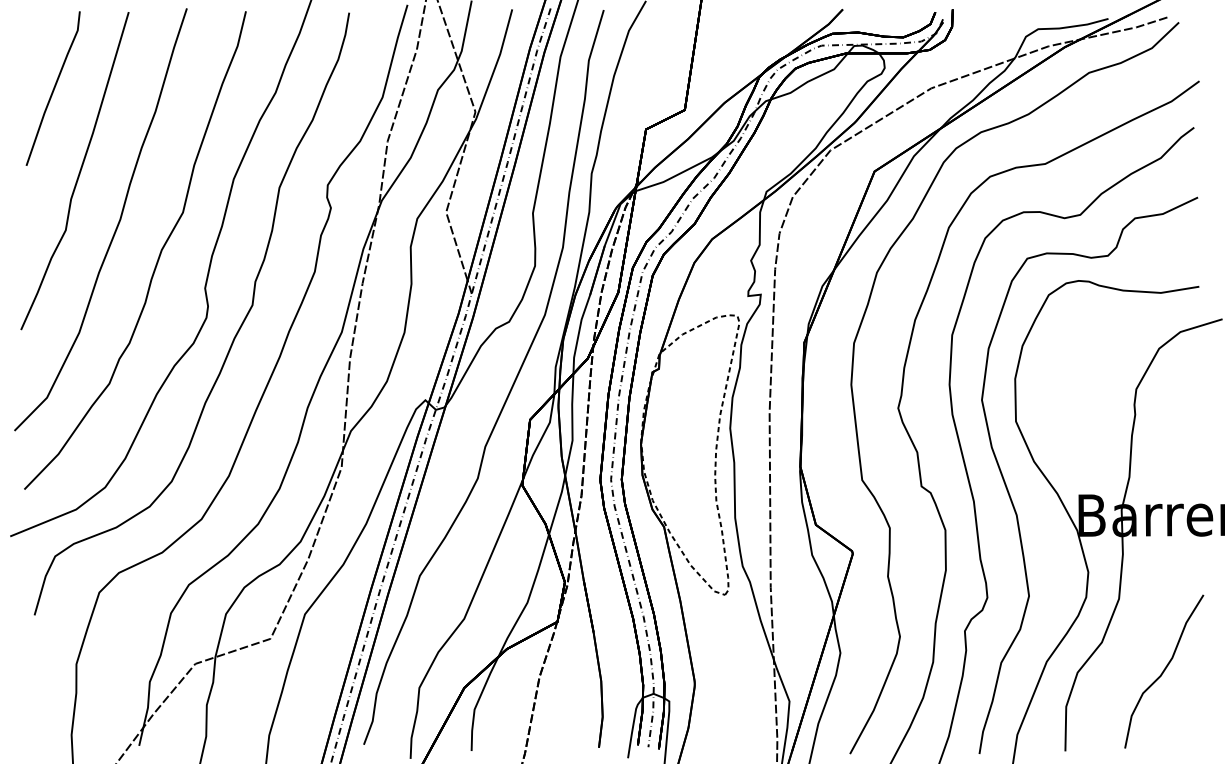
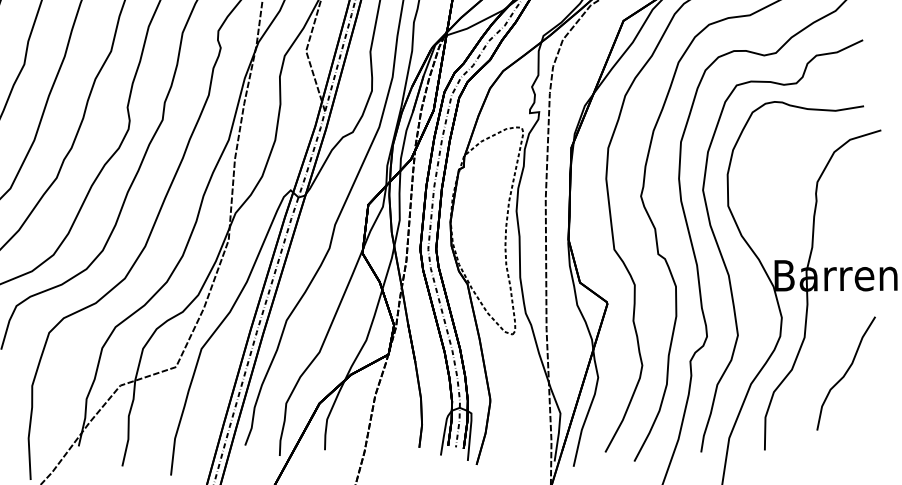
curve: (1164, 671) -> (846, 373), moved

